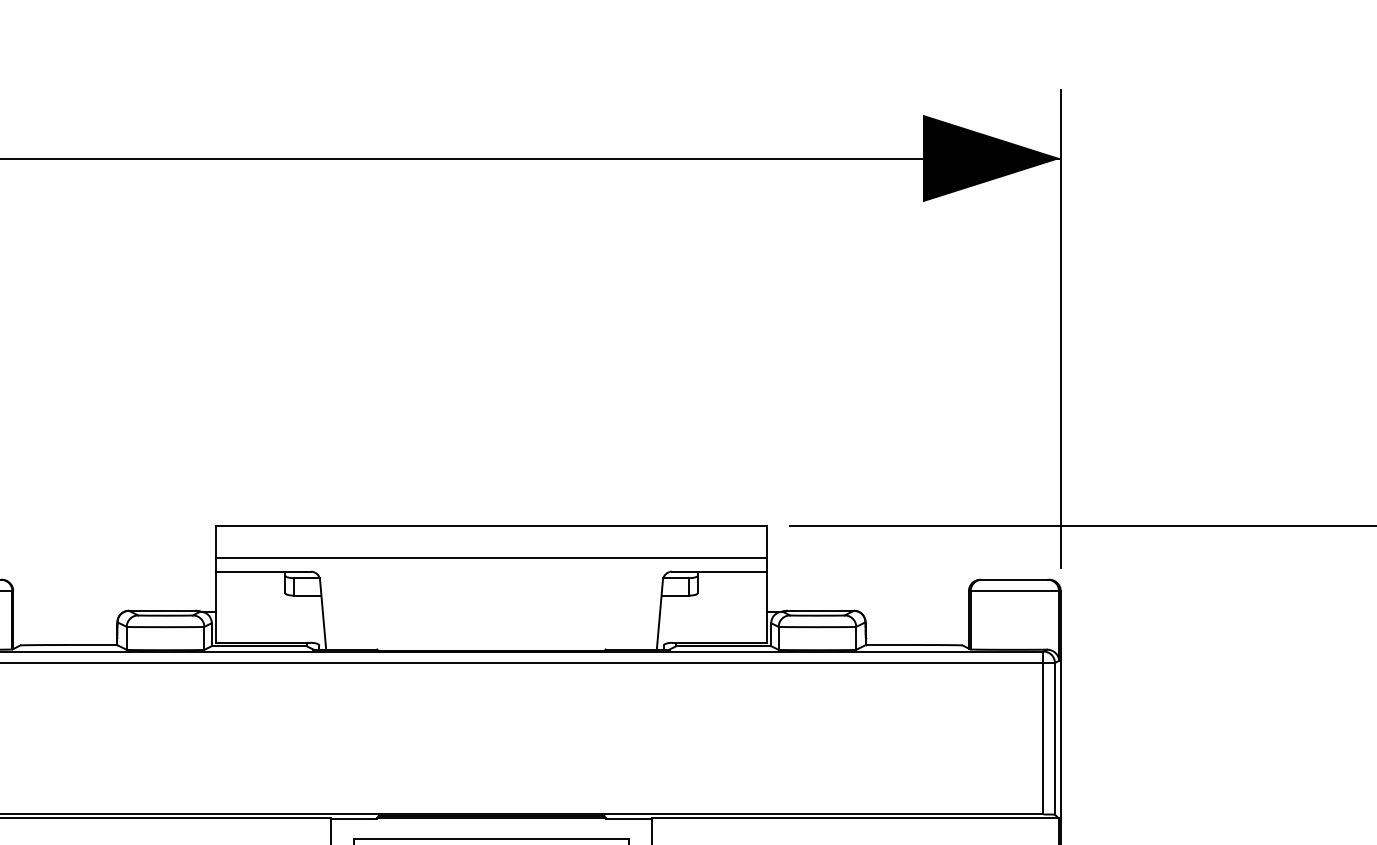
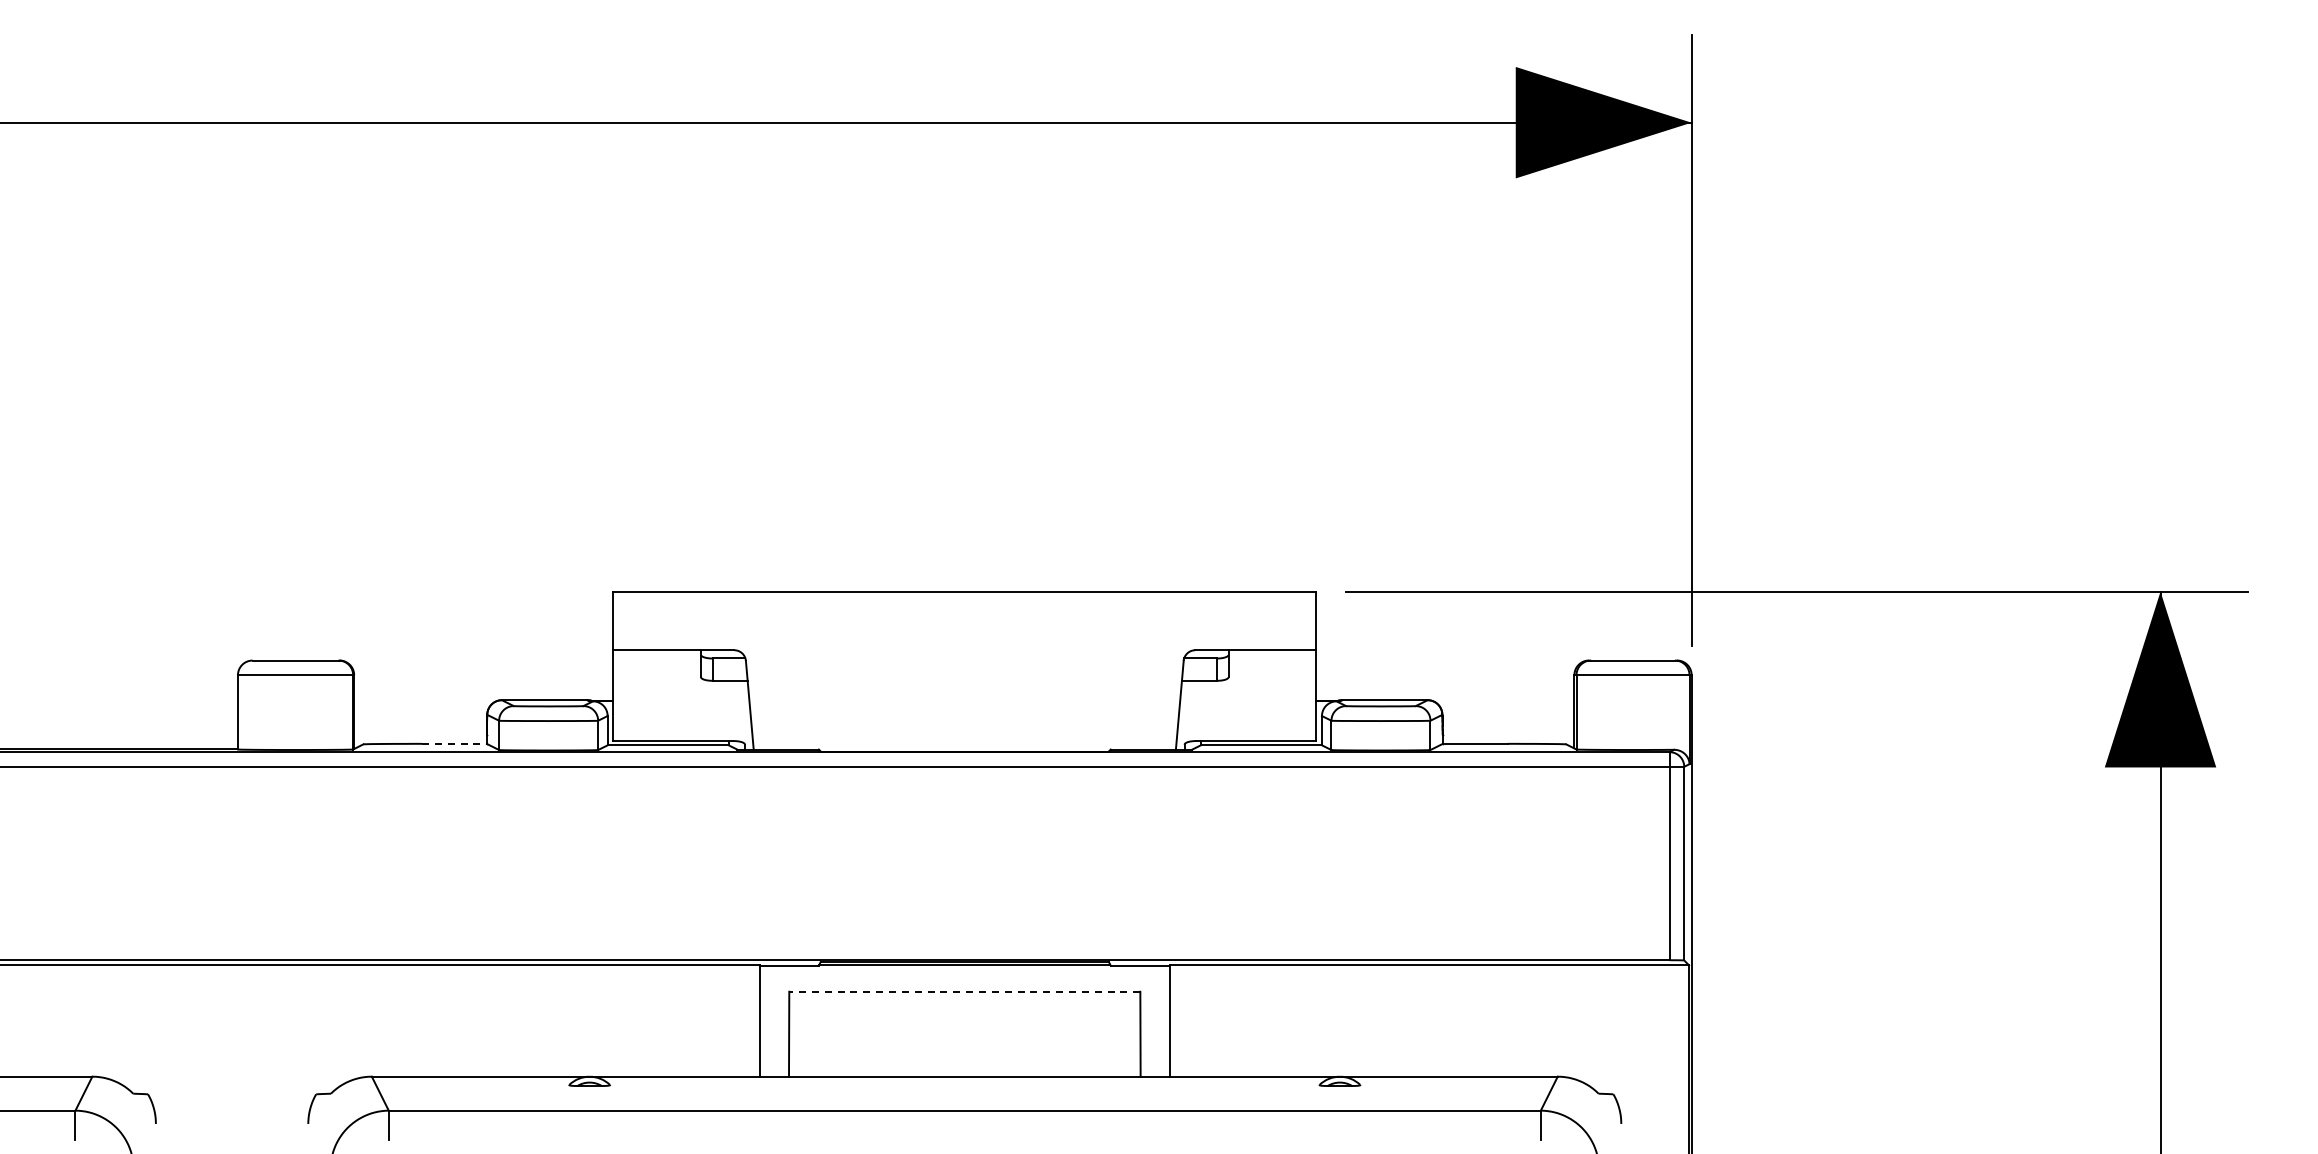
line: (491, 557) -> (964, 632), removed
line: (91, 644) -> (454, 743), solid -> dashed
line: (491, 838) -> (964, 991), solid -> dashed

